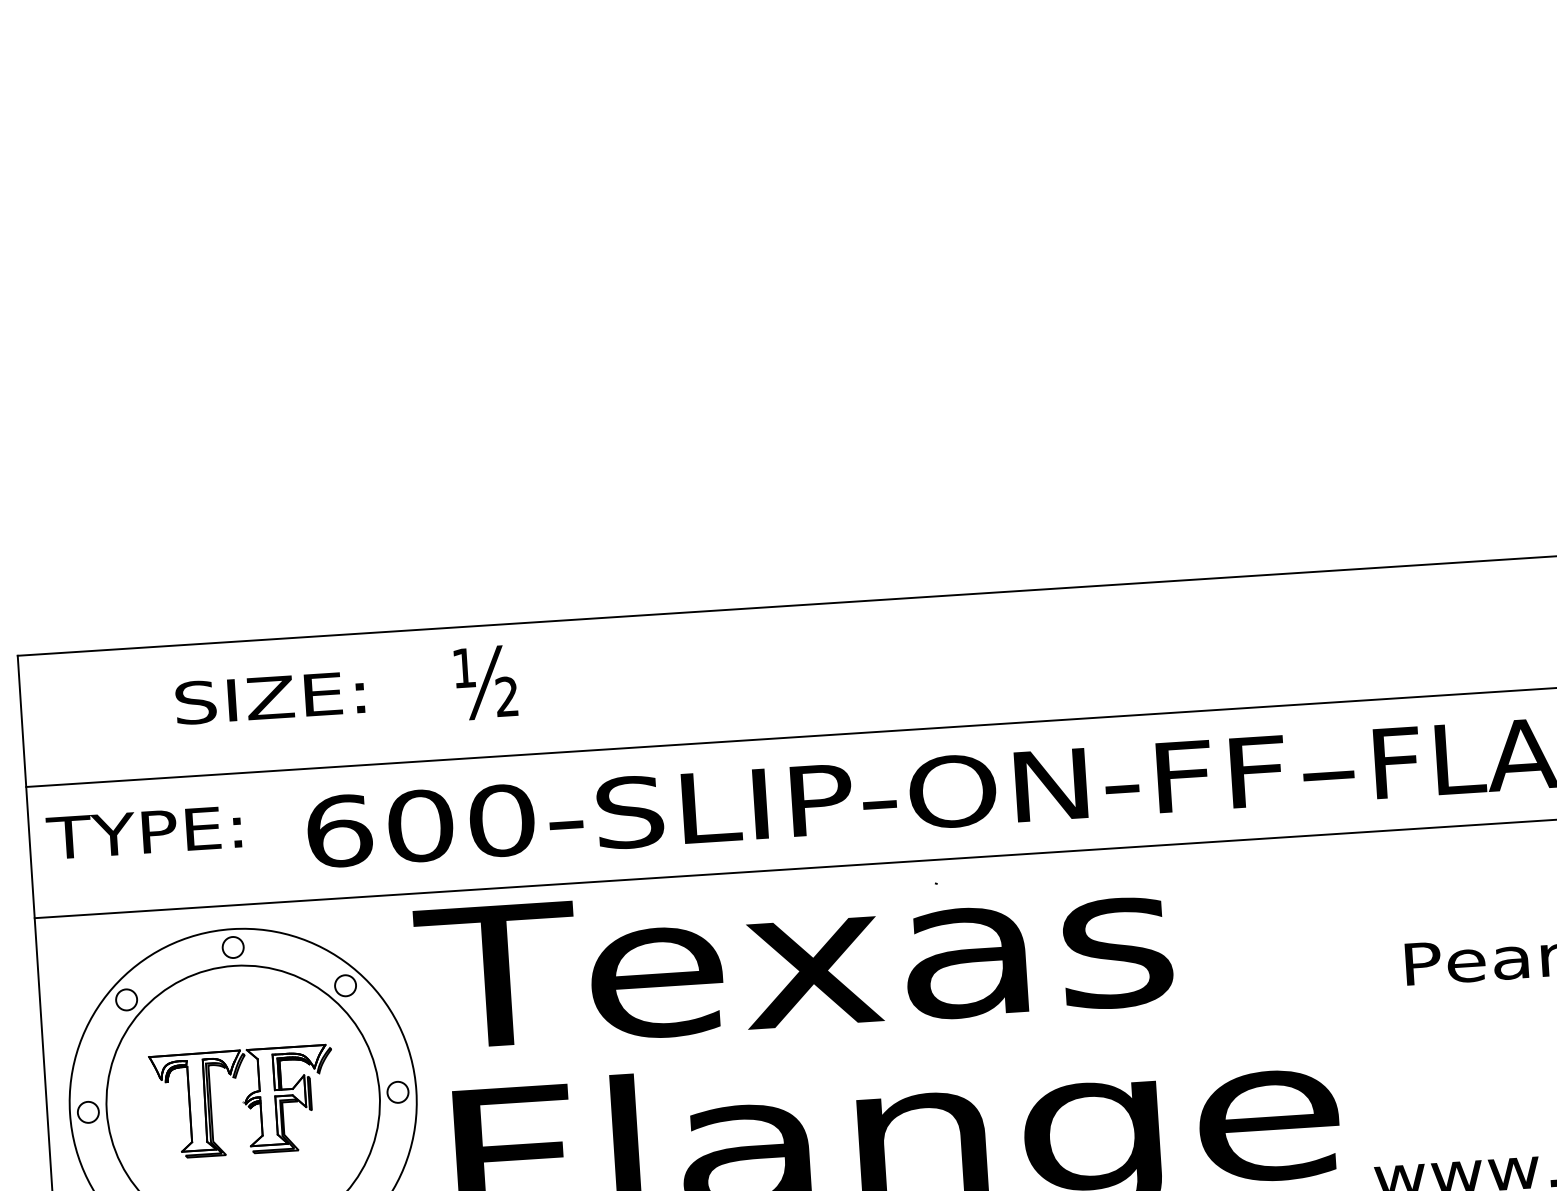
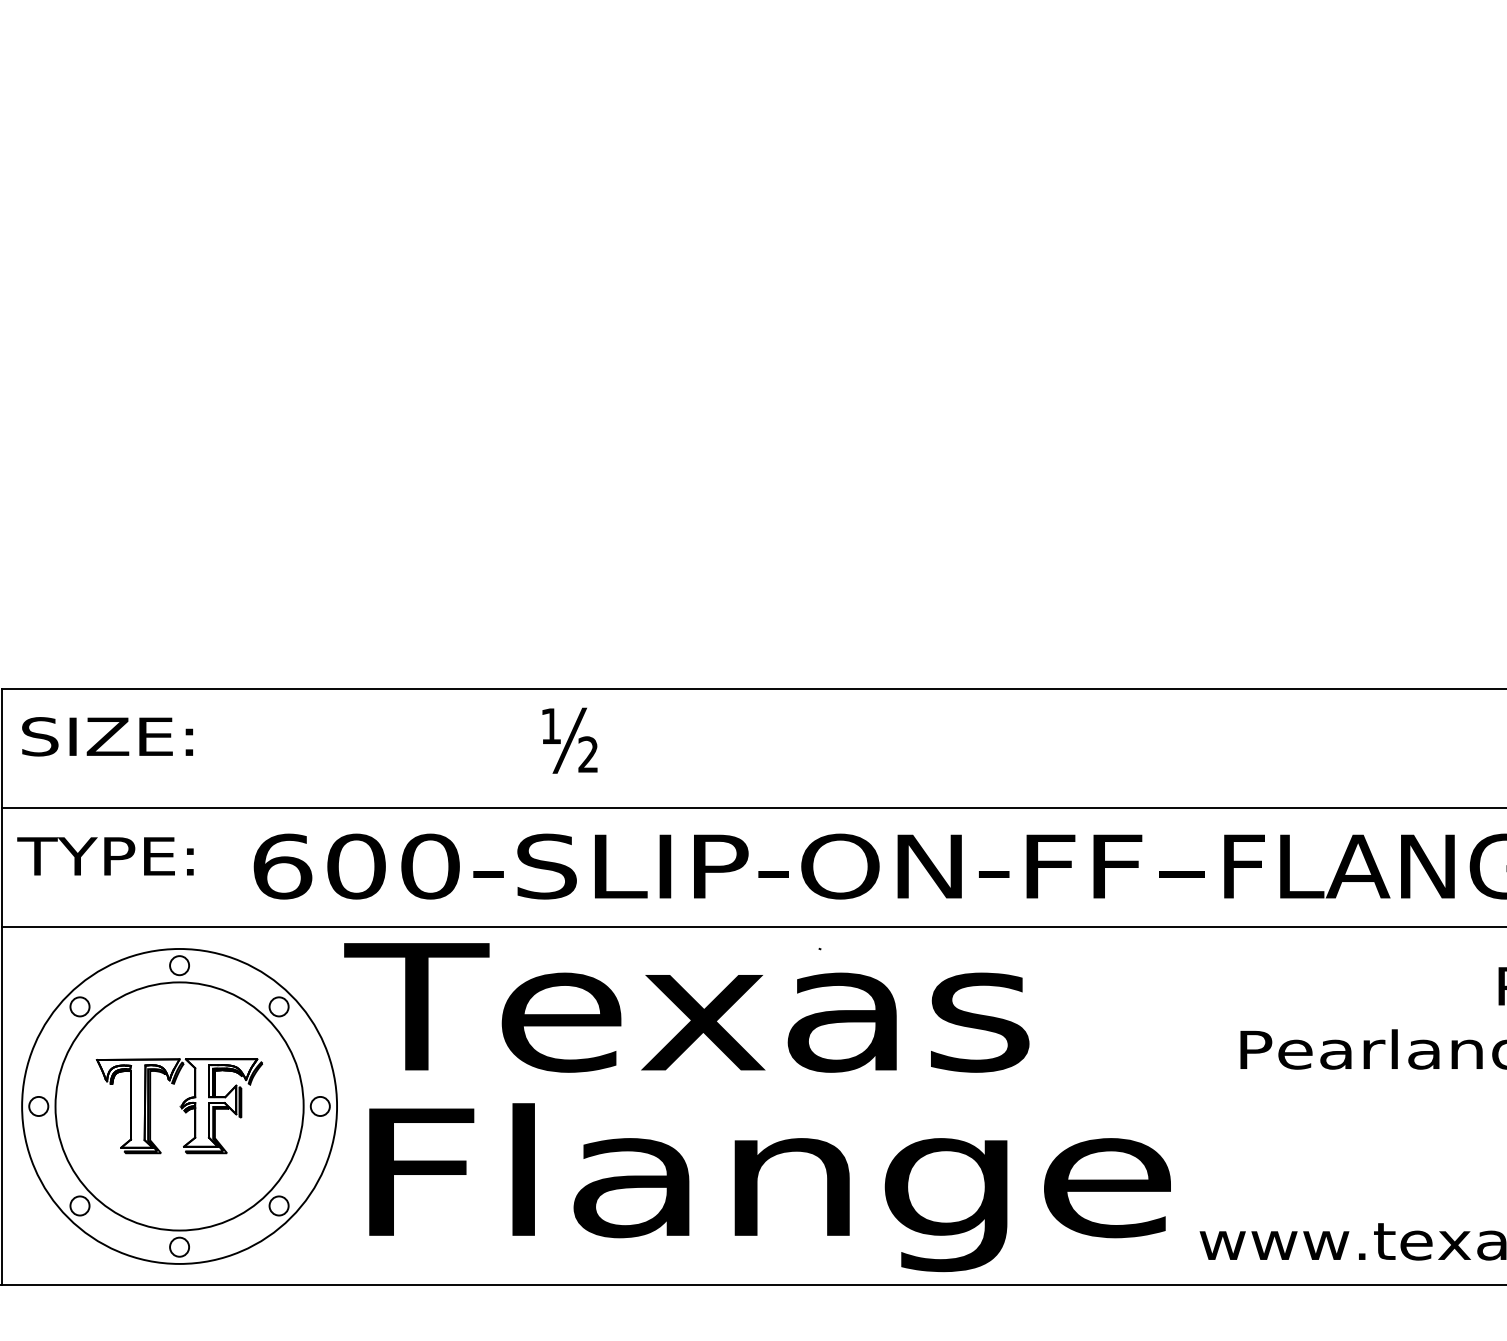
text: (485, 682) -> (569, 740), moved
text: (269, 697) -> (107, 736), moved

